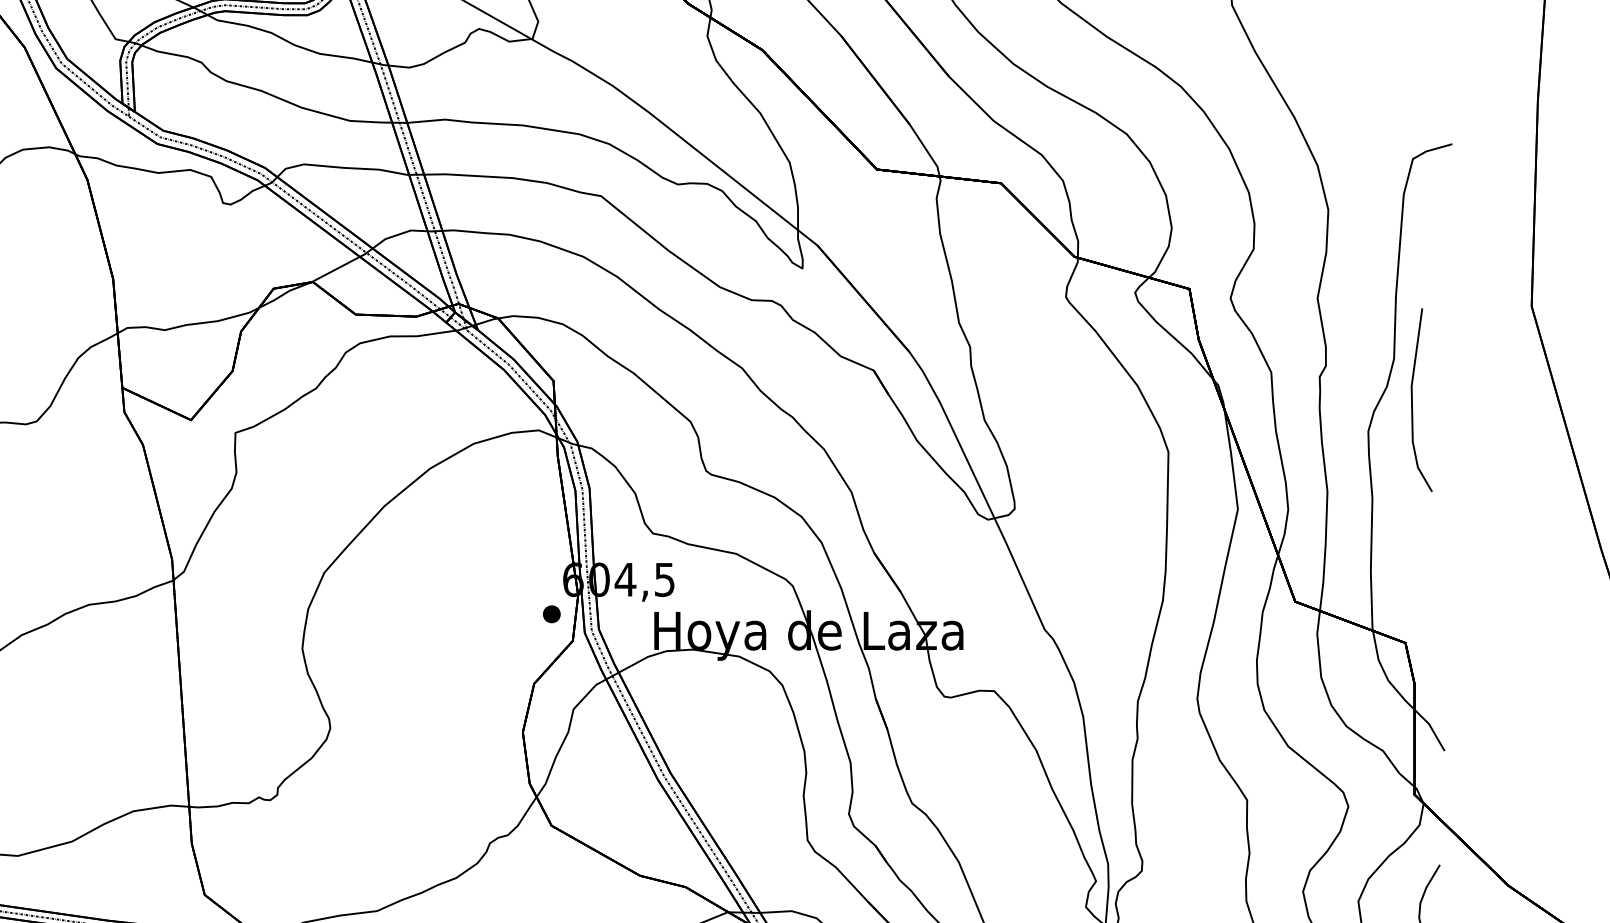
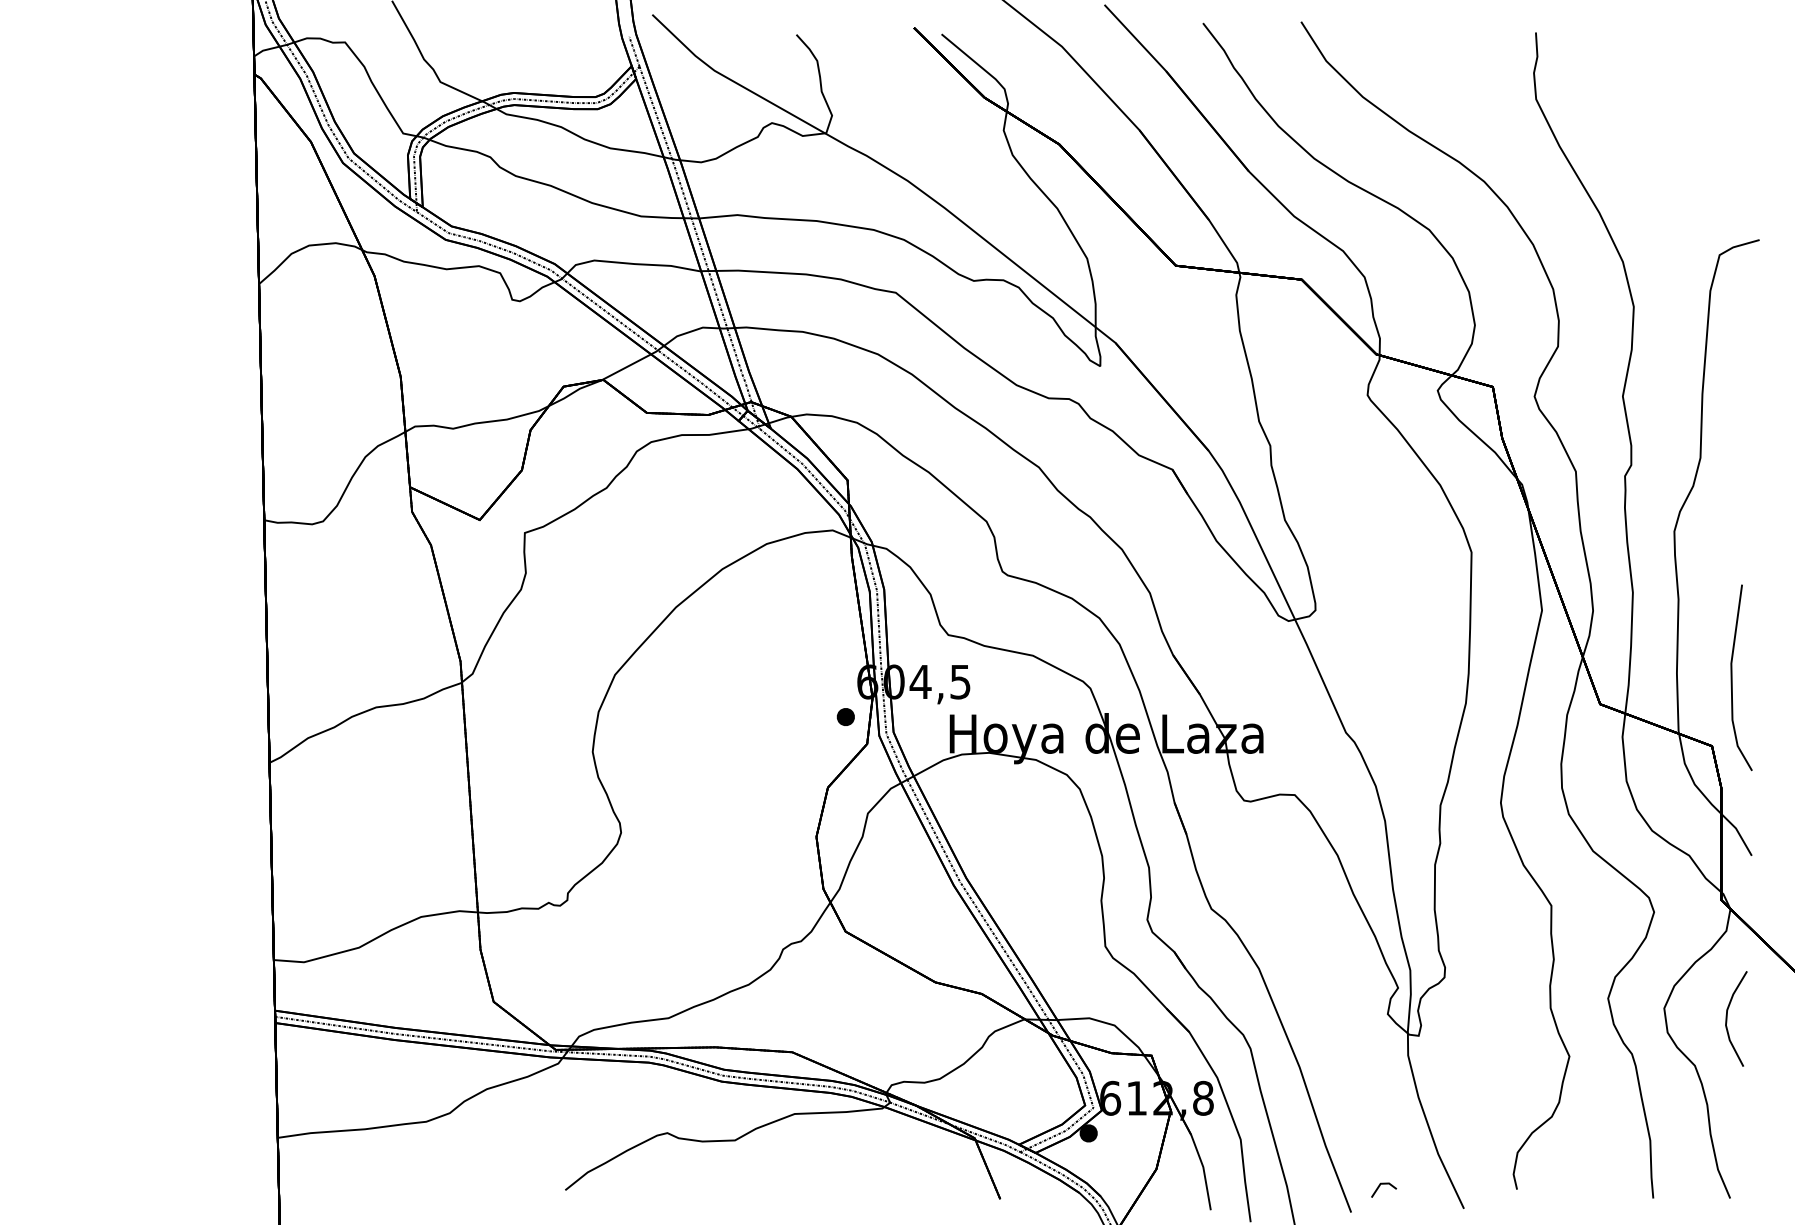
part: (1412, 399) -> (1732, 677), moved

